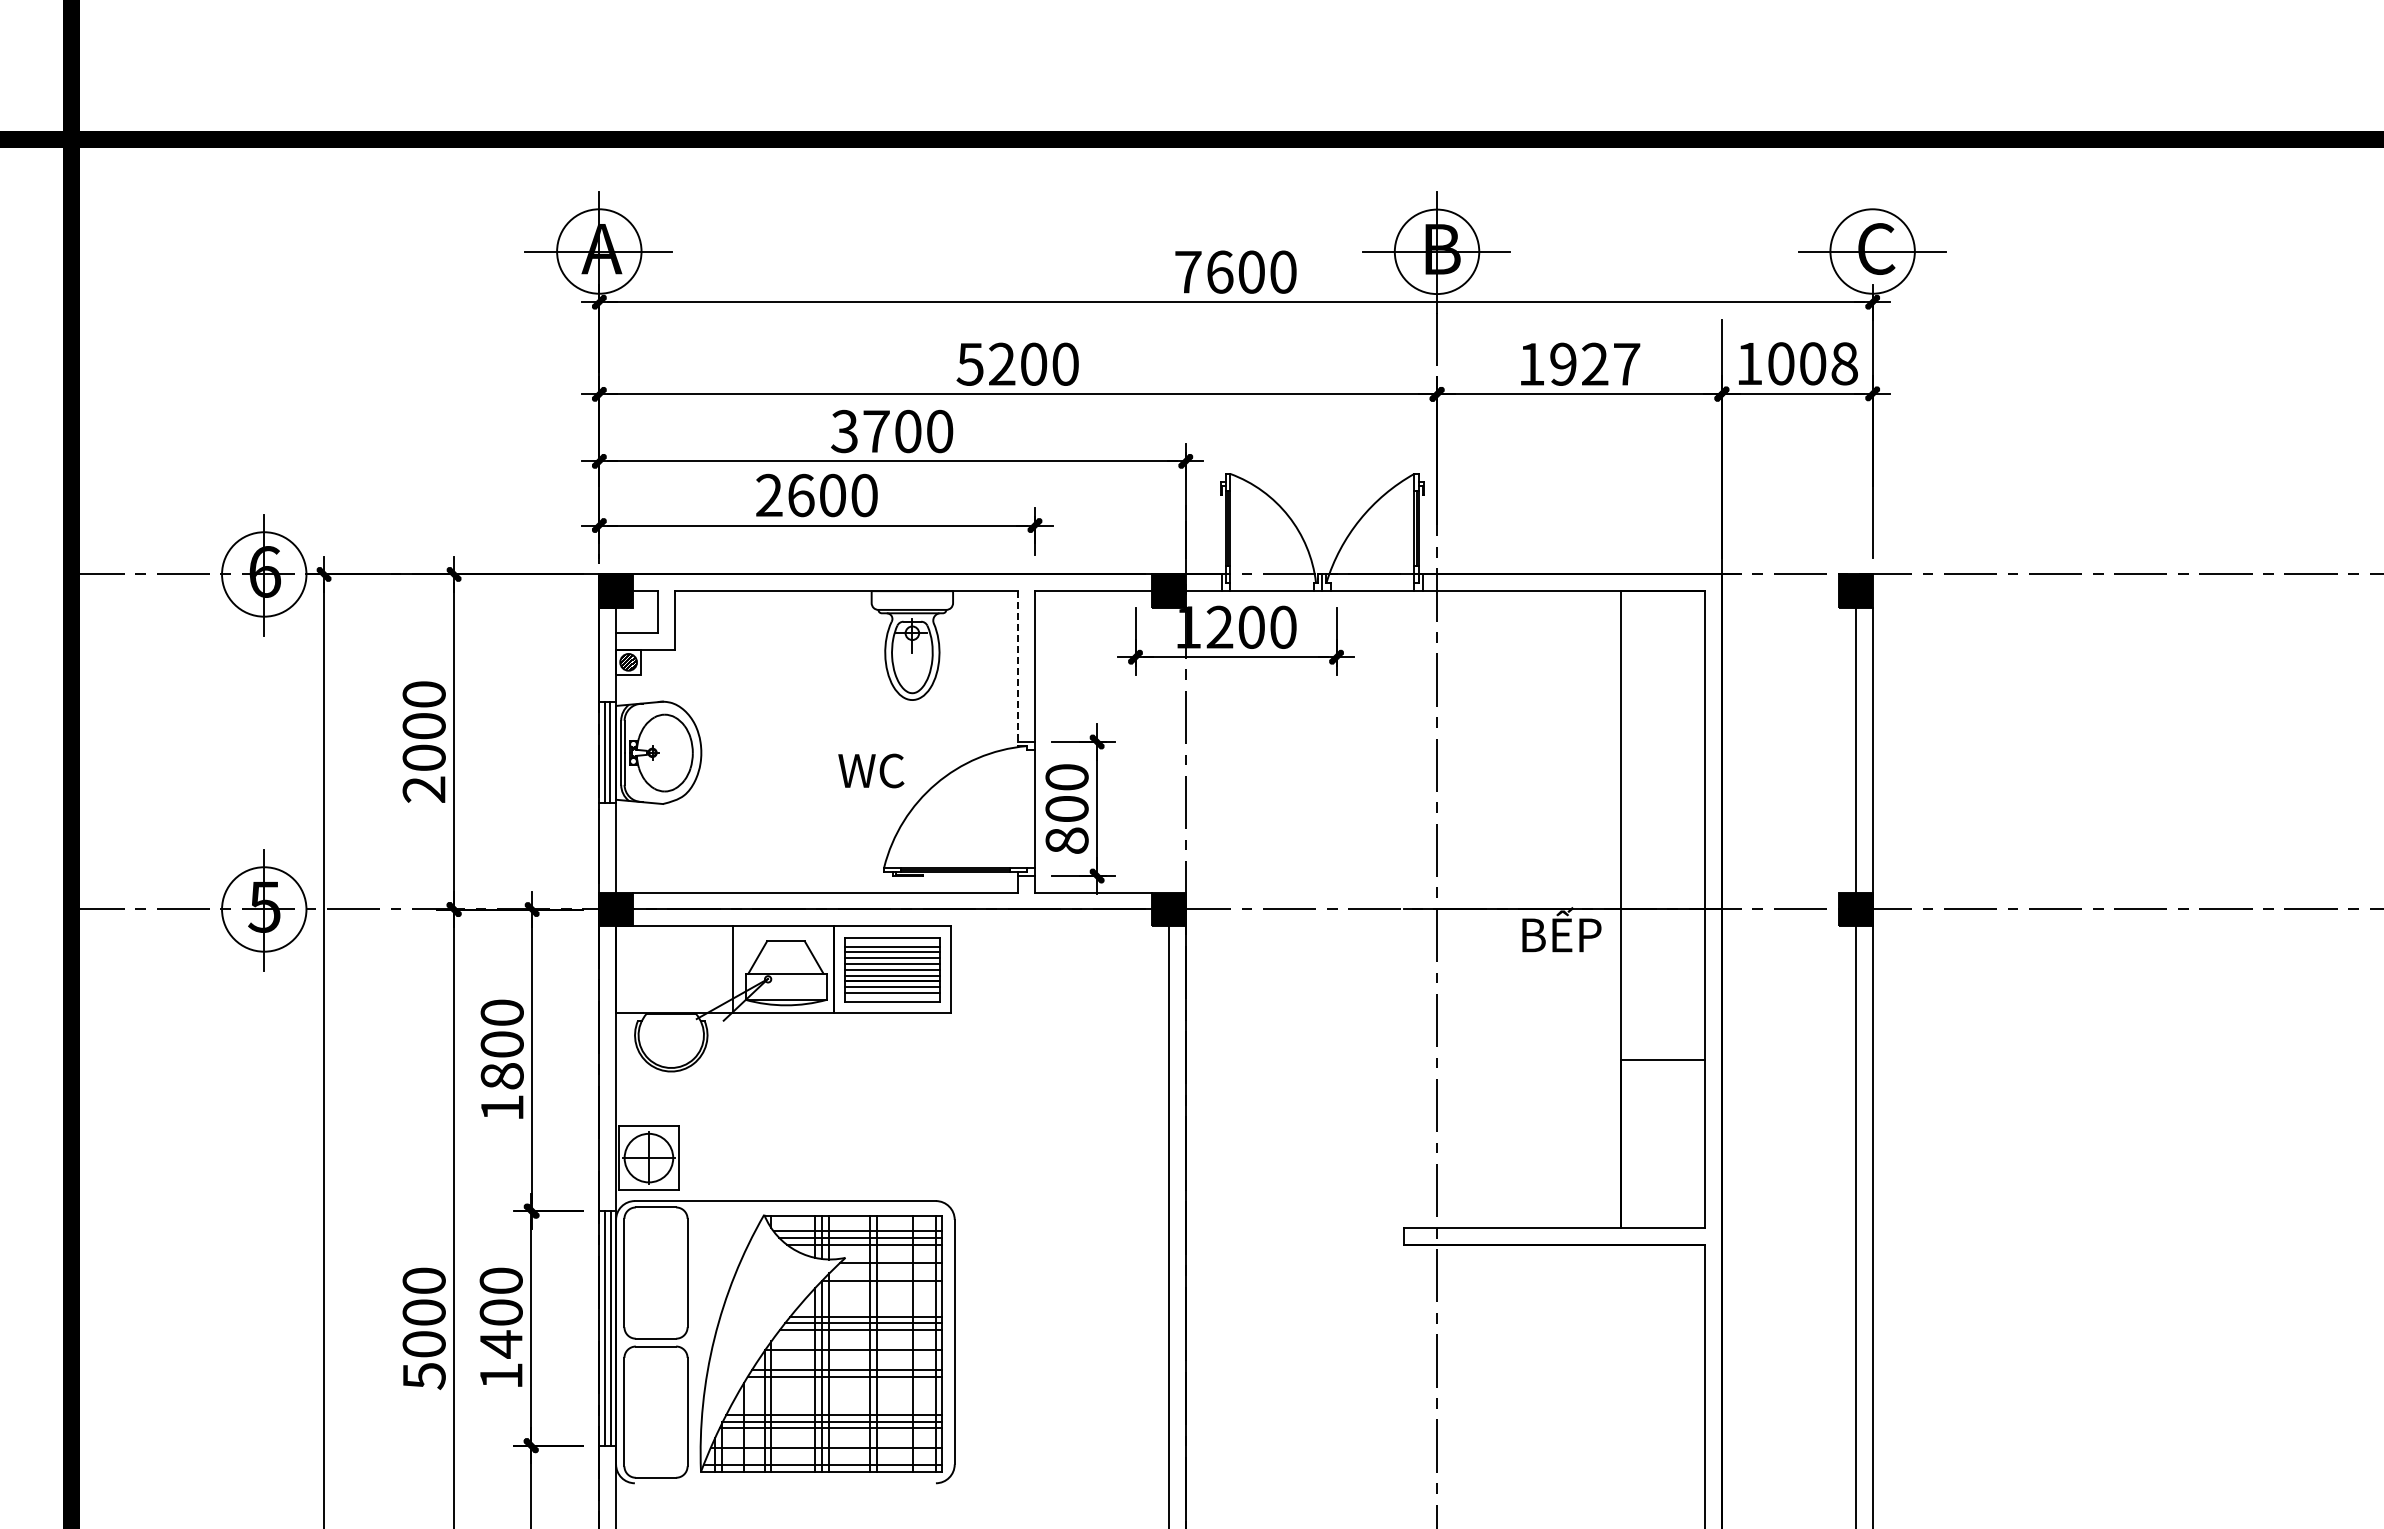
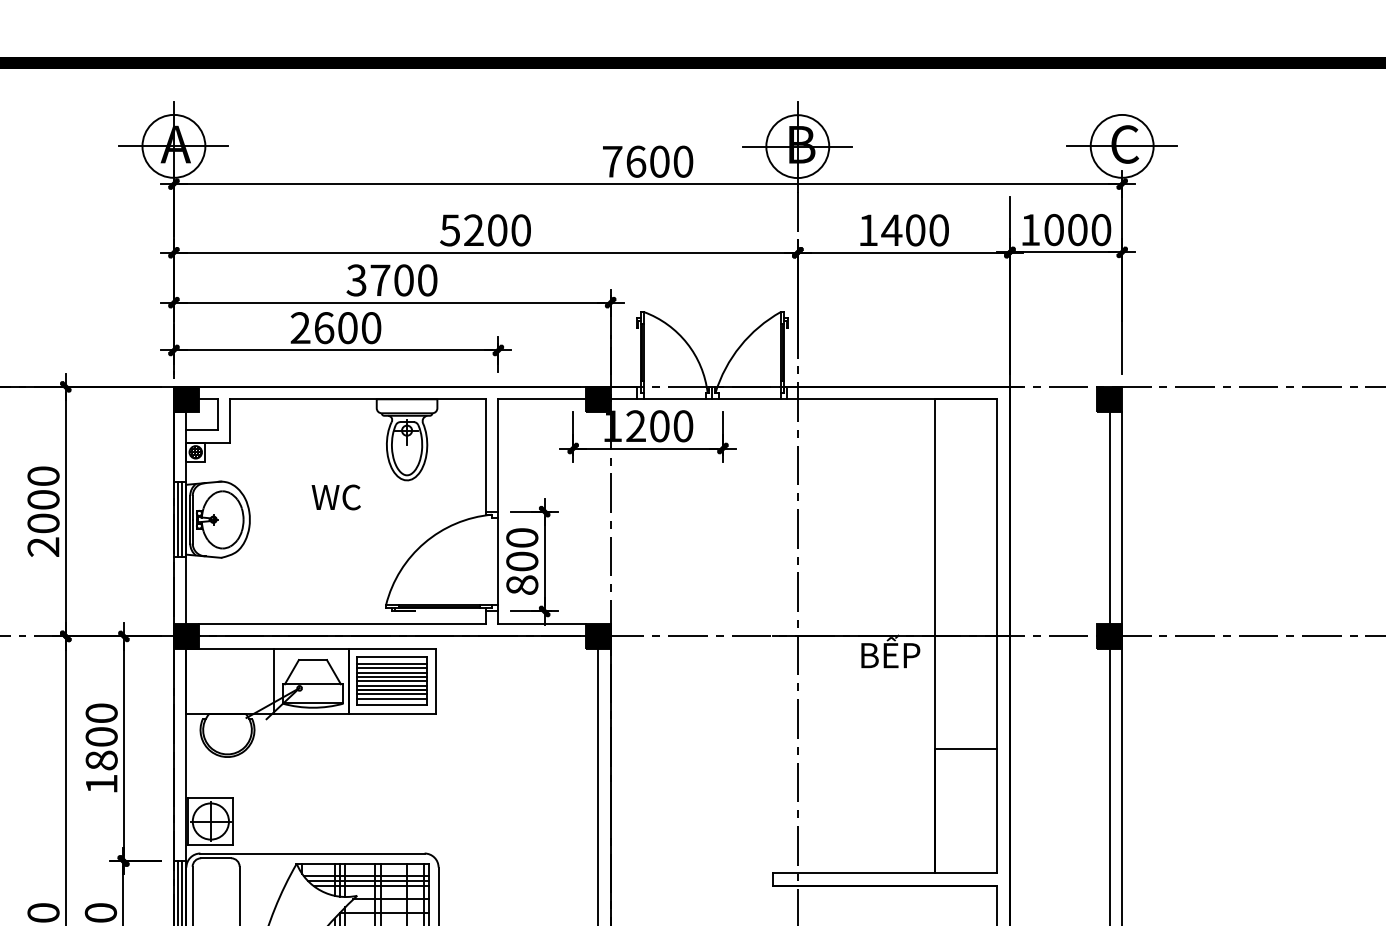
text: (1594, 363) -> (915, 229), 1927 -> 1400
text: (1844, 363) -> (1101, 229), 1008 -> 1000
line: (1018, 669) -> (486, 457), dashed -> solid
text: (871, 770) -> (336, 497), moved

